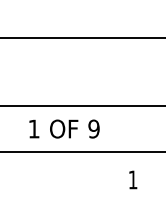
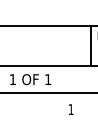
text: (92, 128) -> (47, 79), 9 -> 1

